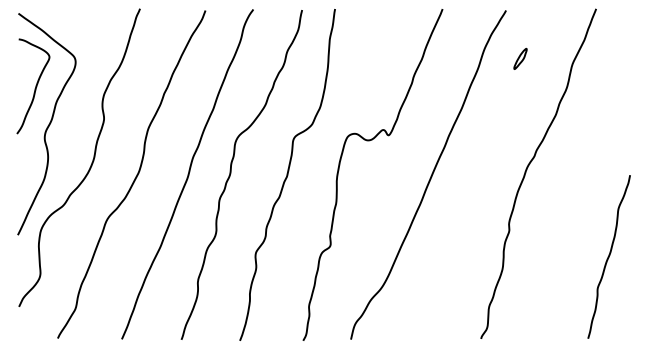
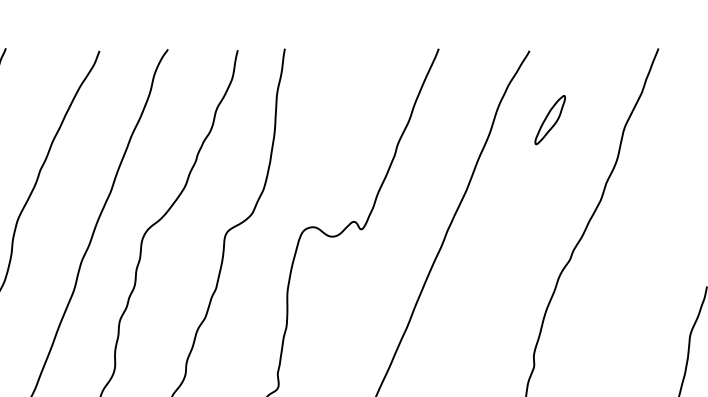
part: (520, 58) -> (550, 119), size x1.67

